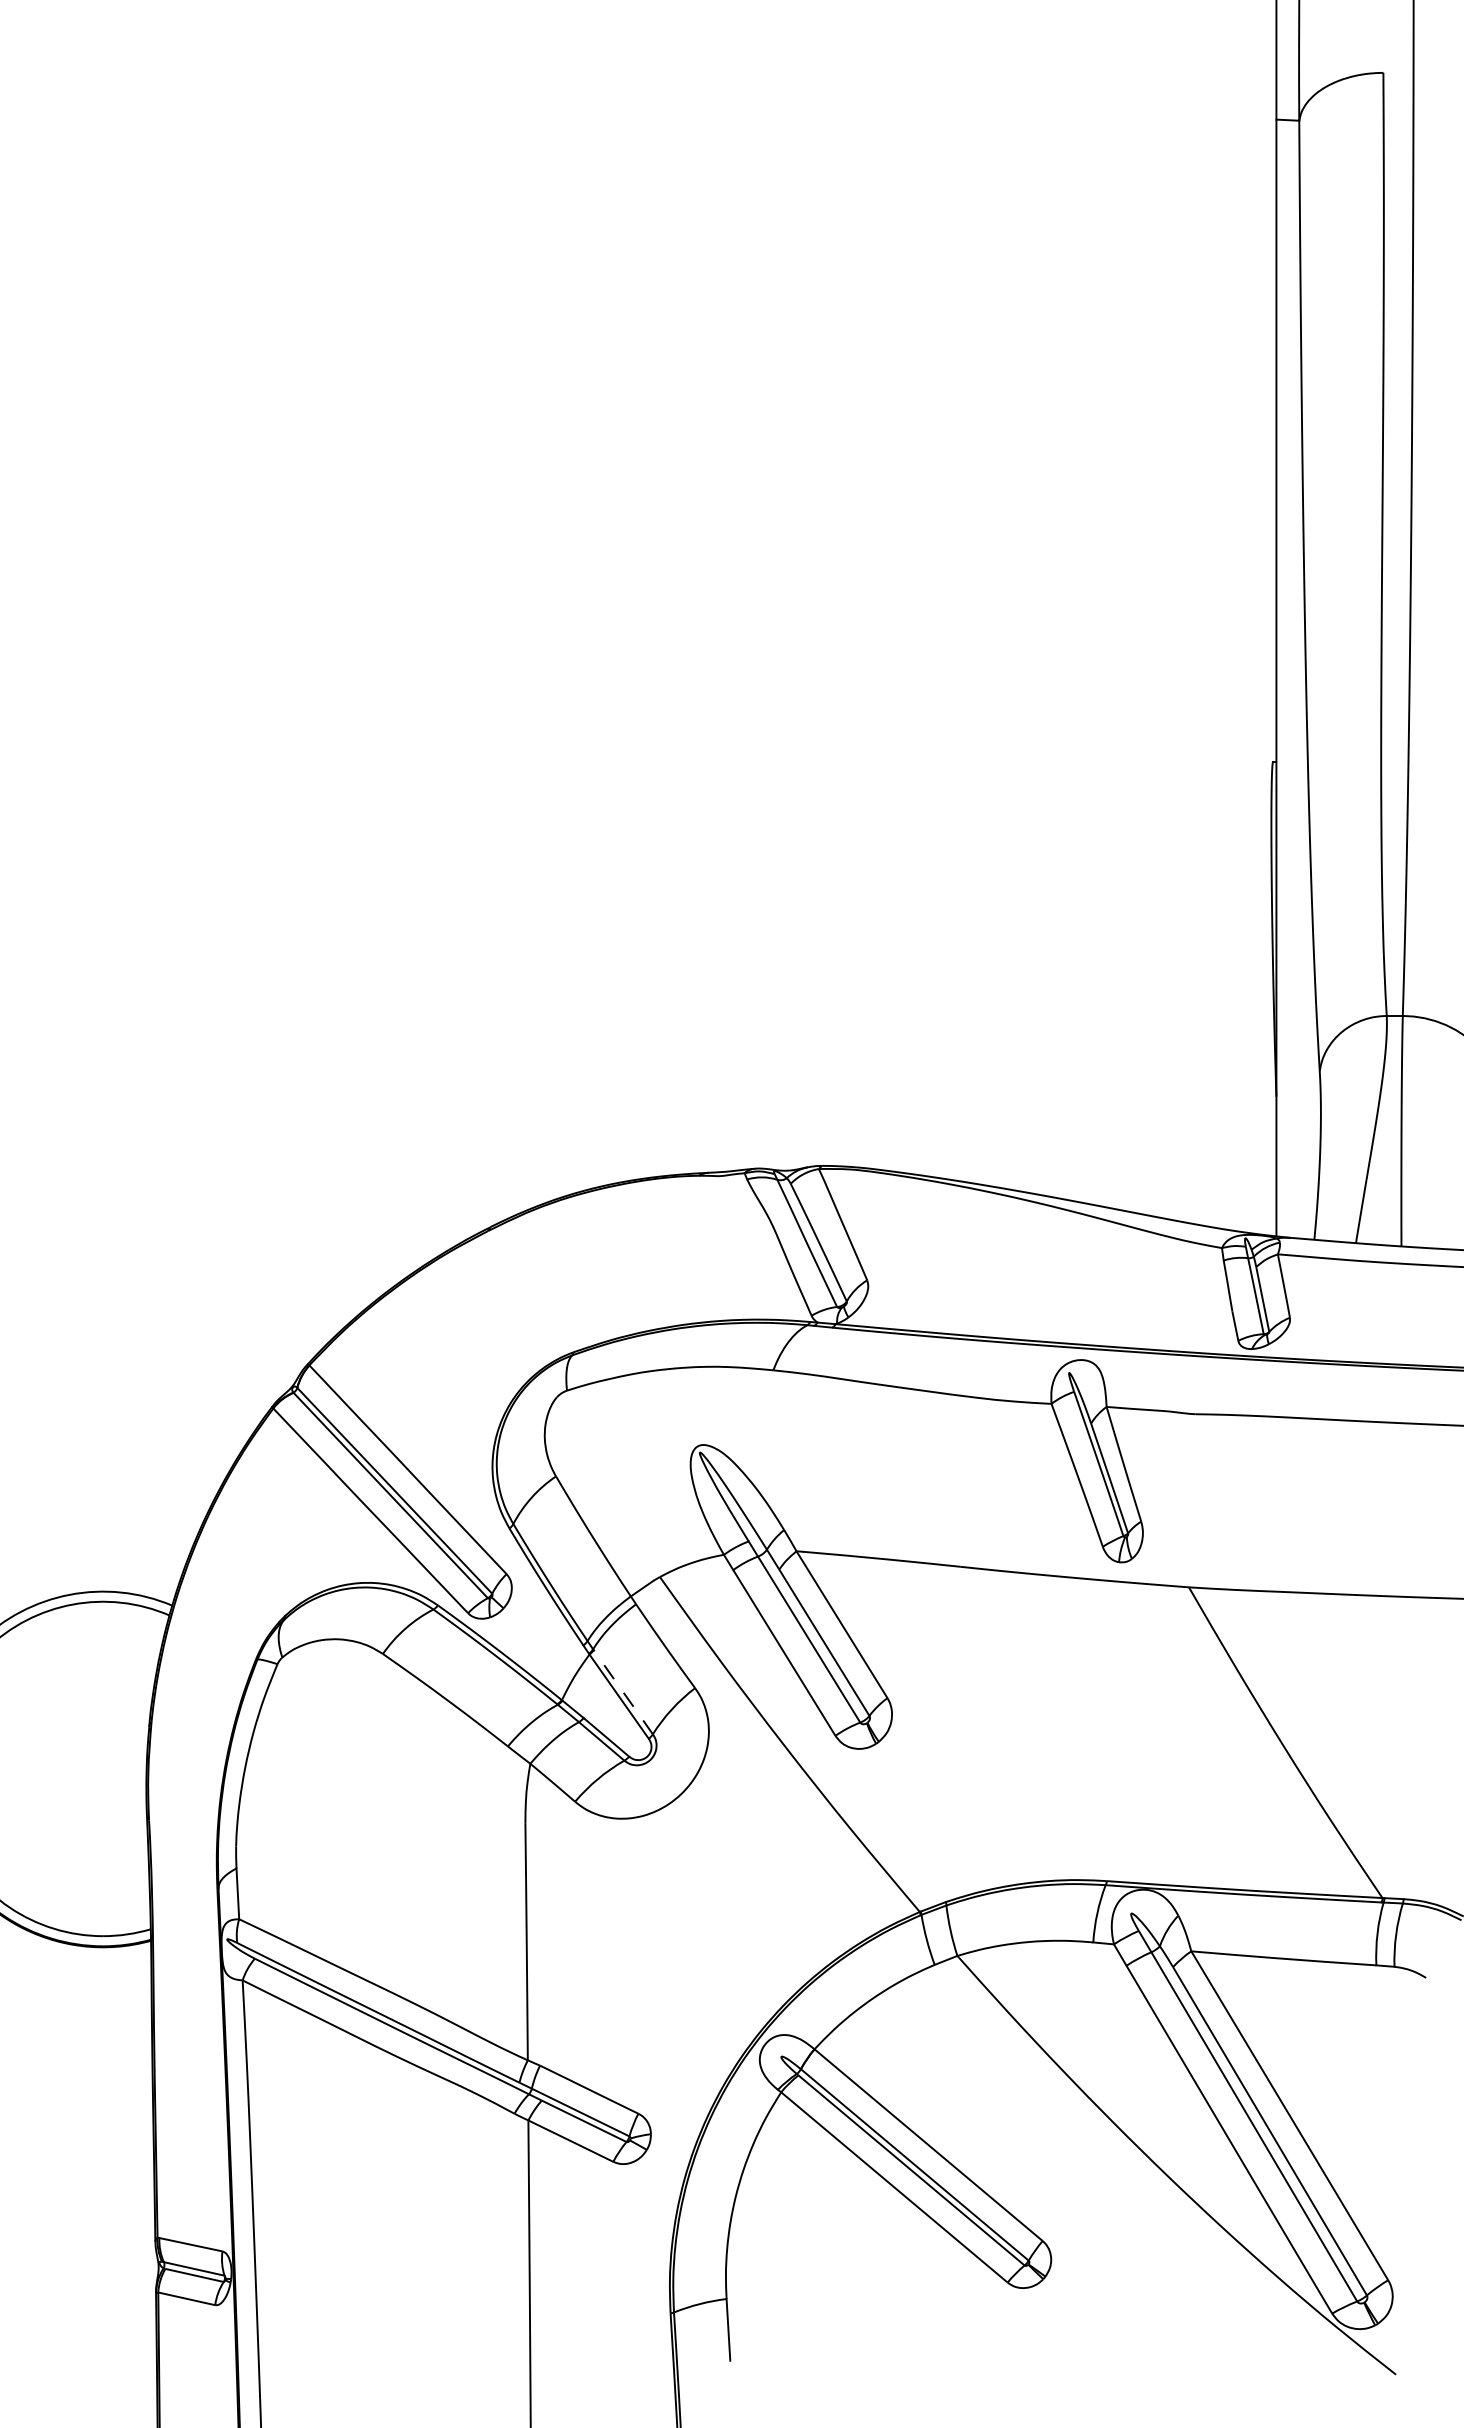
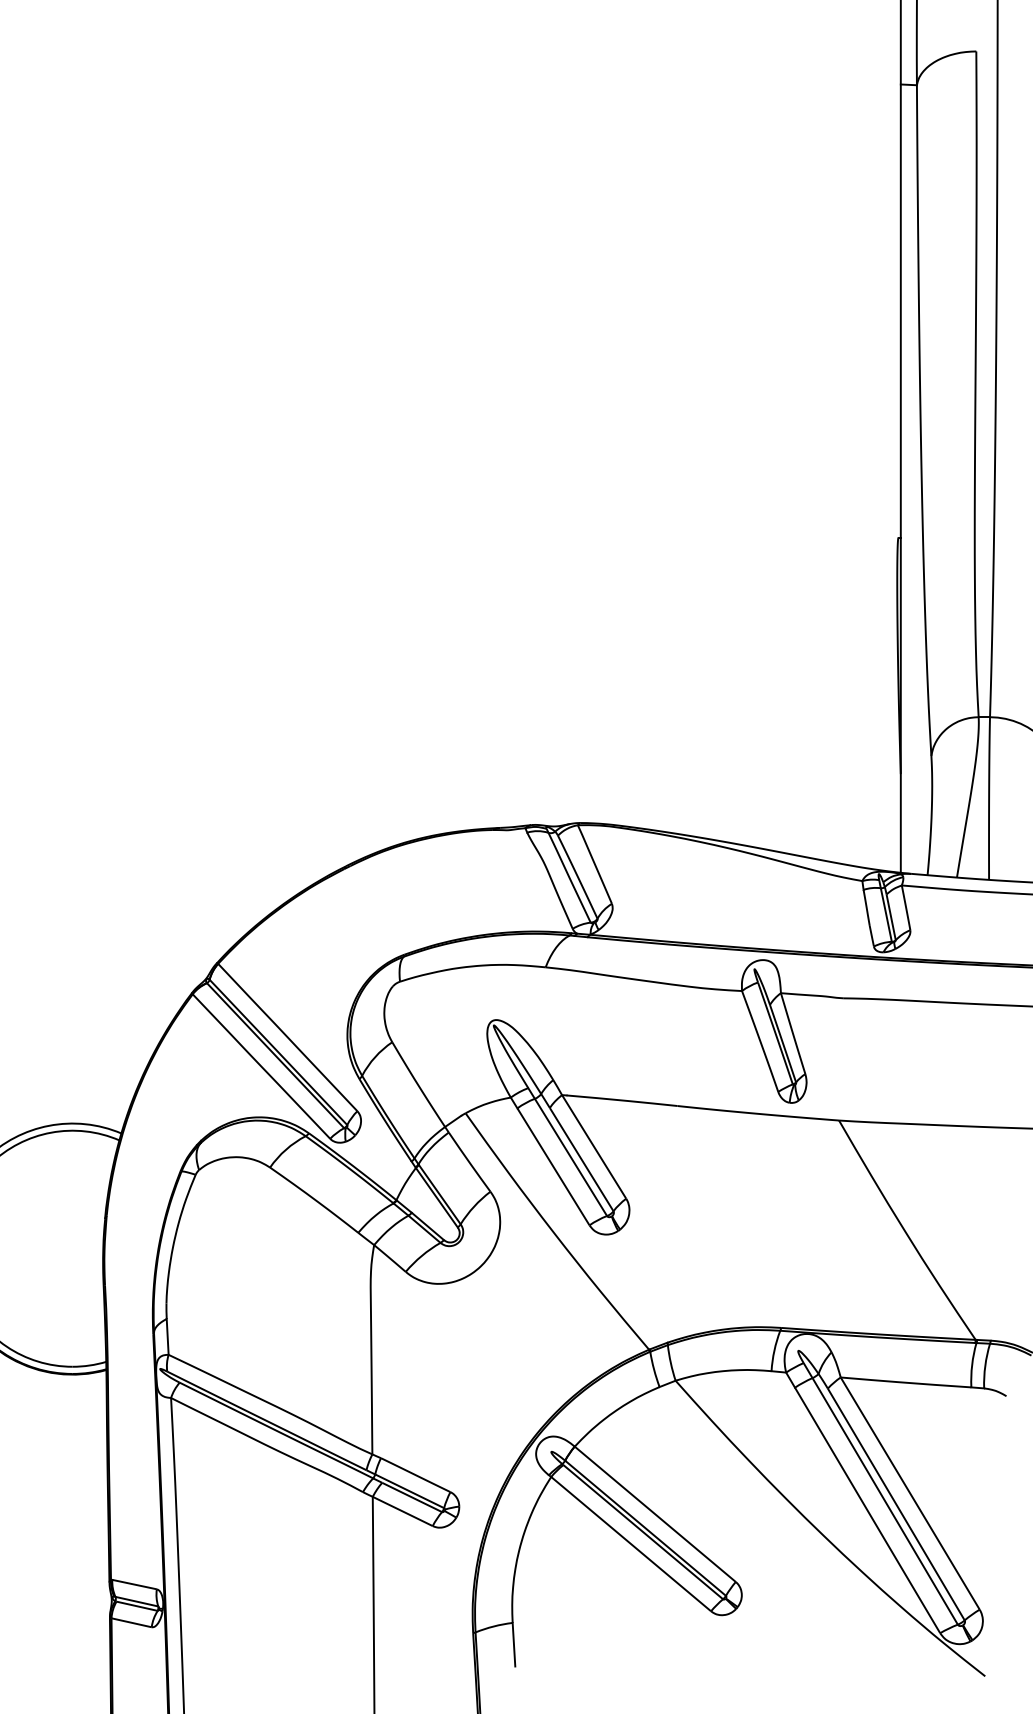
line: (623, 1691) -> (439, 1194), dashed -> solid

